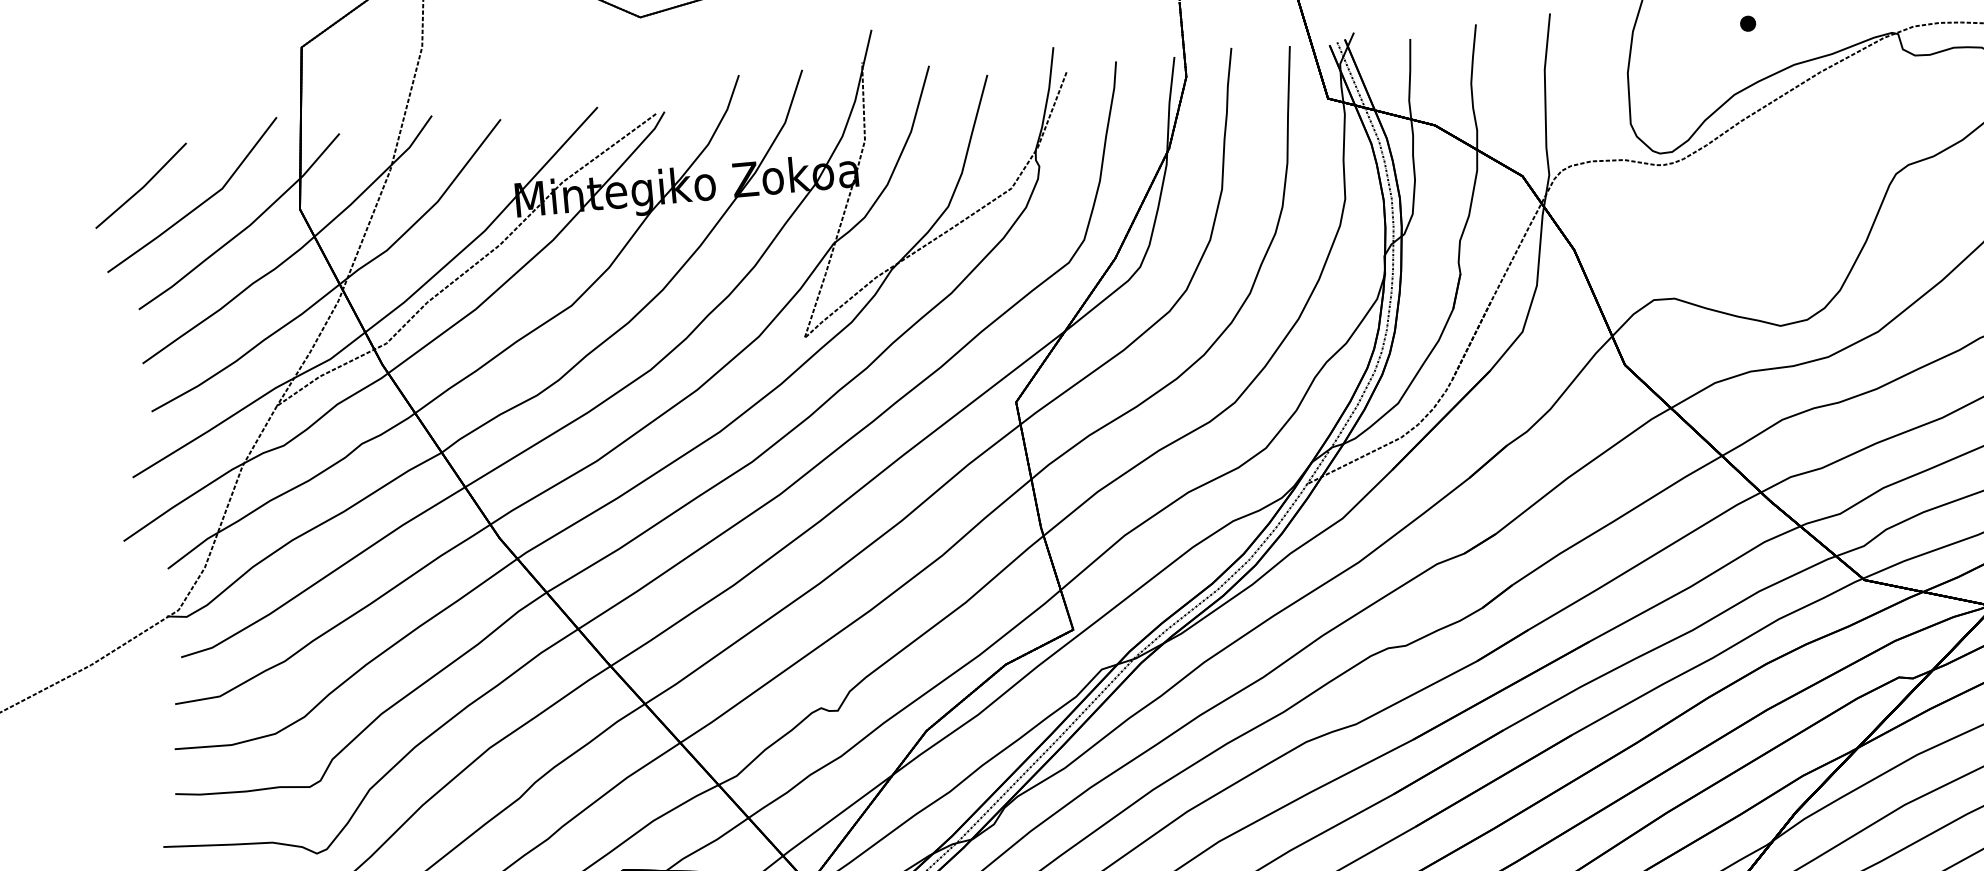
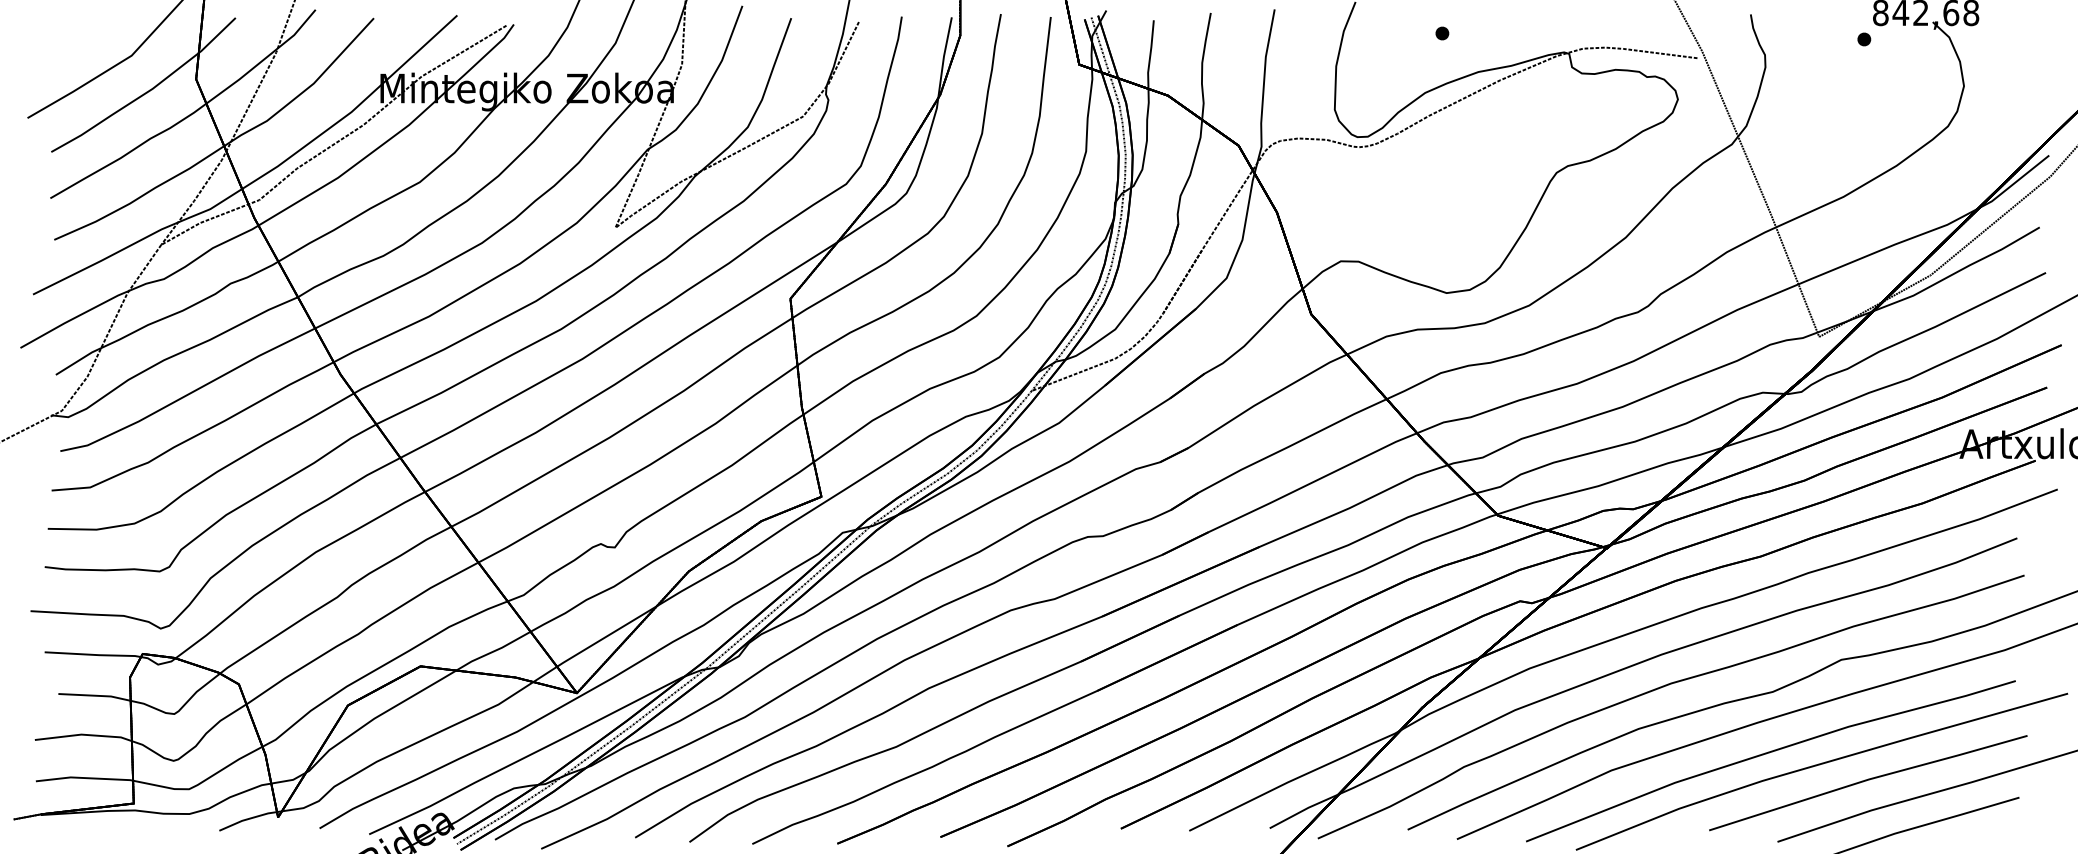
part: (140, 185) -> (62, 46), removed

